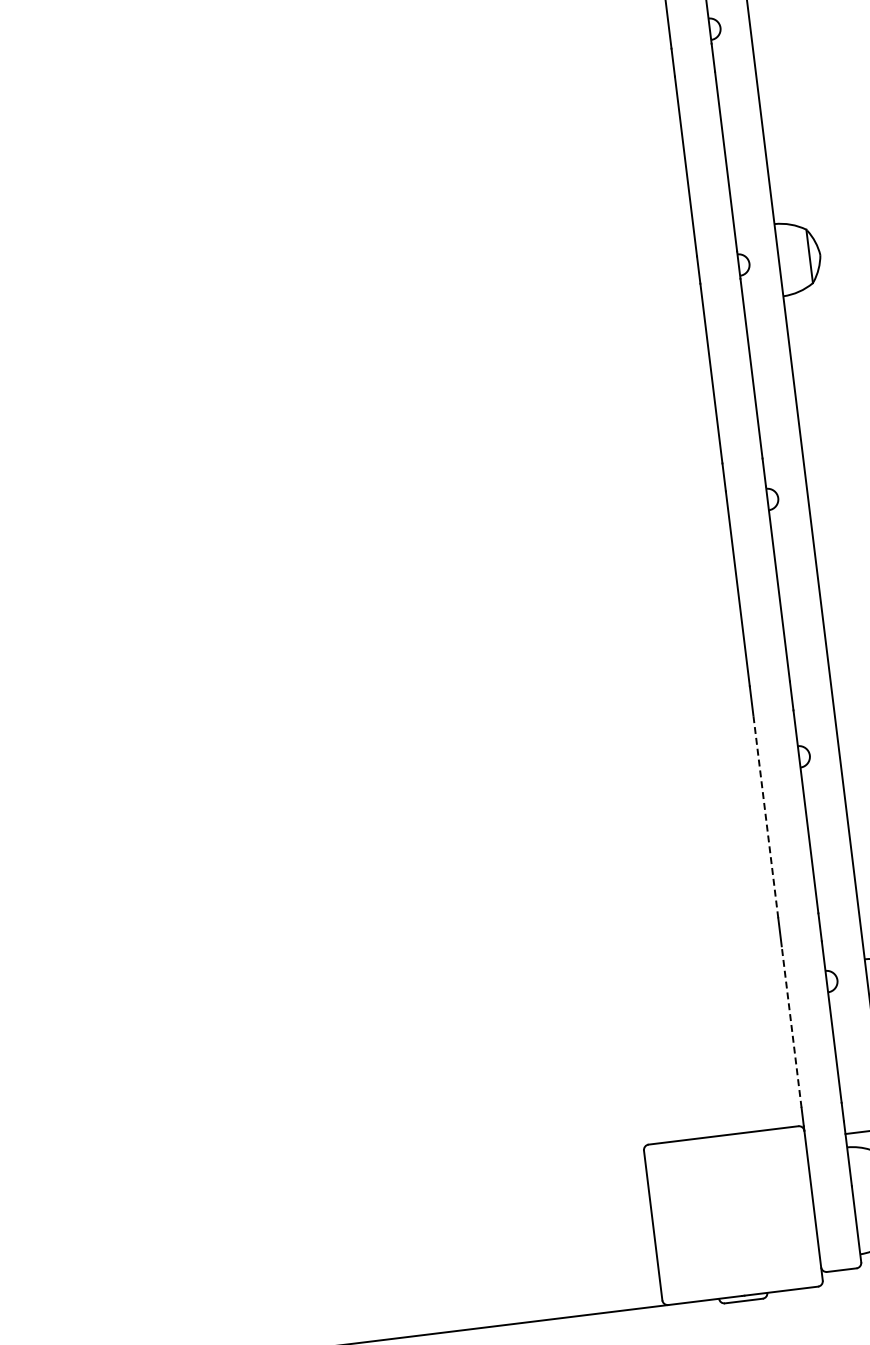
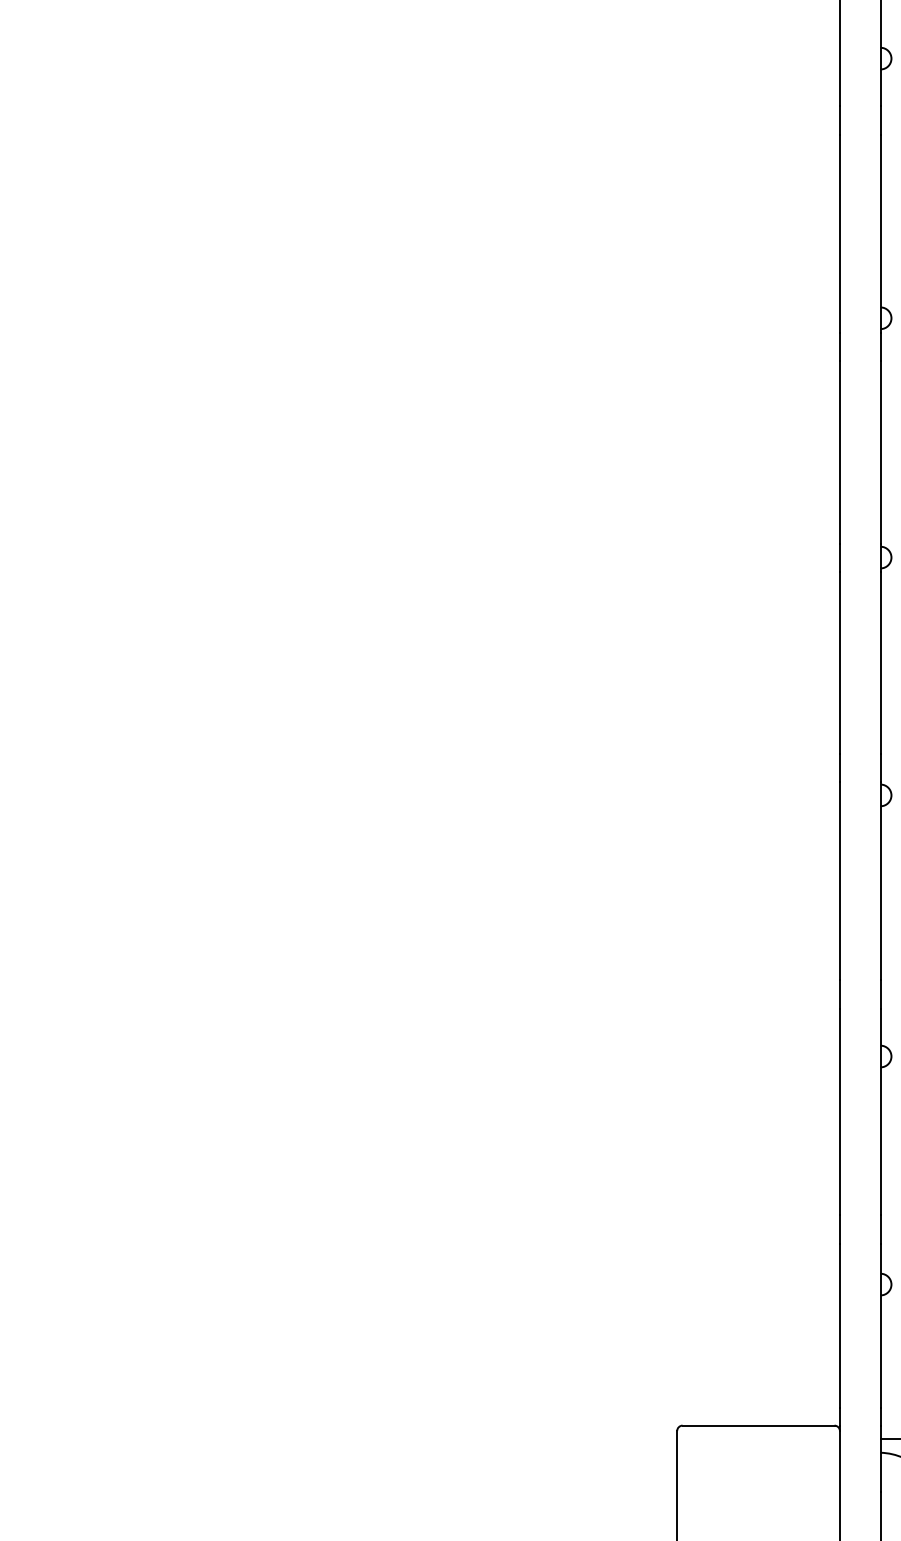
line: (765, 817) -> (839, 1112), dashed -> solid
line: (791, 1026) -> (839, 1325), dashed -> solid

